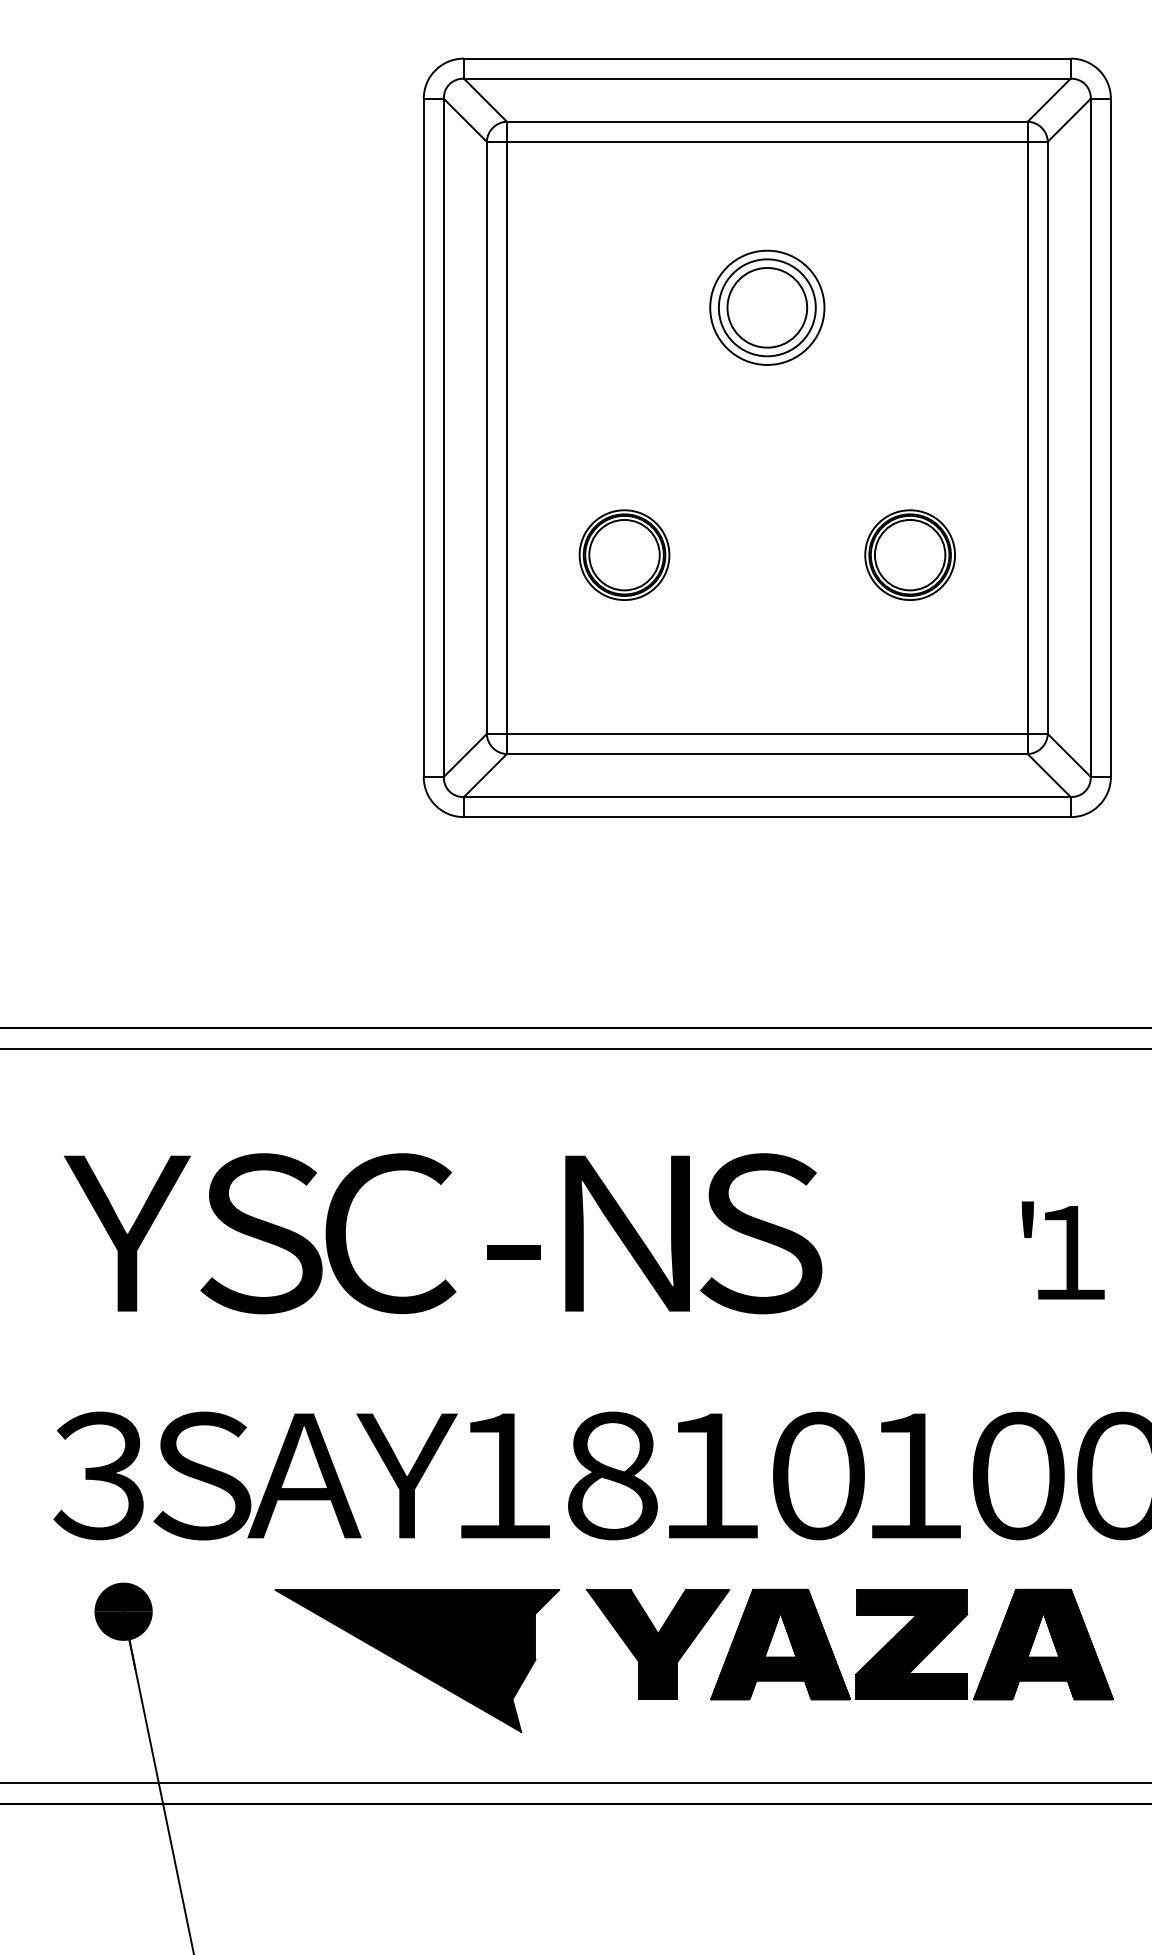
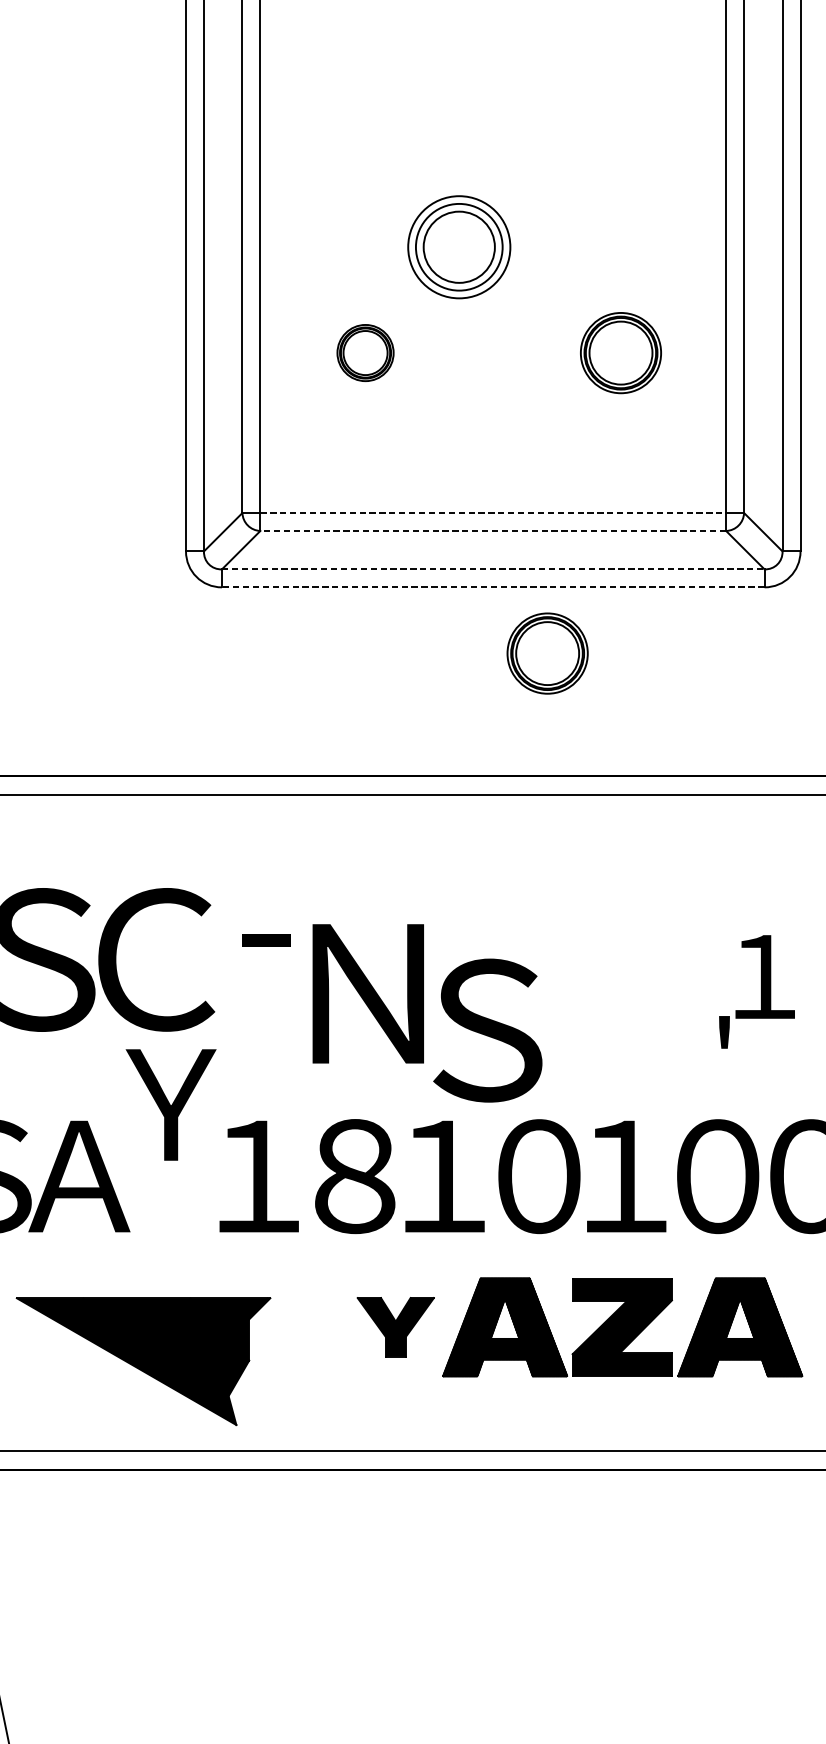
part: (767, 307) -> (459, 246), moved
part: (624, 554) -> (365, 352), size x0.7
line: (767, 733) -> (493, 512), solid -> dashed
line: (766, 754) -> (492, 531), solid -> dashed
line: (767, 797) -> (493, 569), solid -> dashed
line: (766, 817) -> (492, 587), solid -> dashed
part: (827, 890) -> (547, 652), added
text: (1027, 1219) -> (724, 1032), moved
text: (627, 1233) -> (368, 993), moved
text: (761, 1233) -> (488, 1030), moved
text: (513, 1252) -> (266, 940), moved
text: (406, 1475) -> (170, 1104), moved
part: (658, 1644) -> (395, 1327), size x0.6
part: (416, 1660) -> (142, 1361), moved

